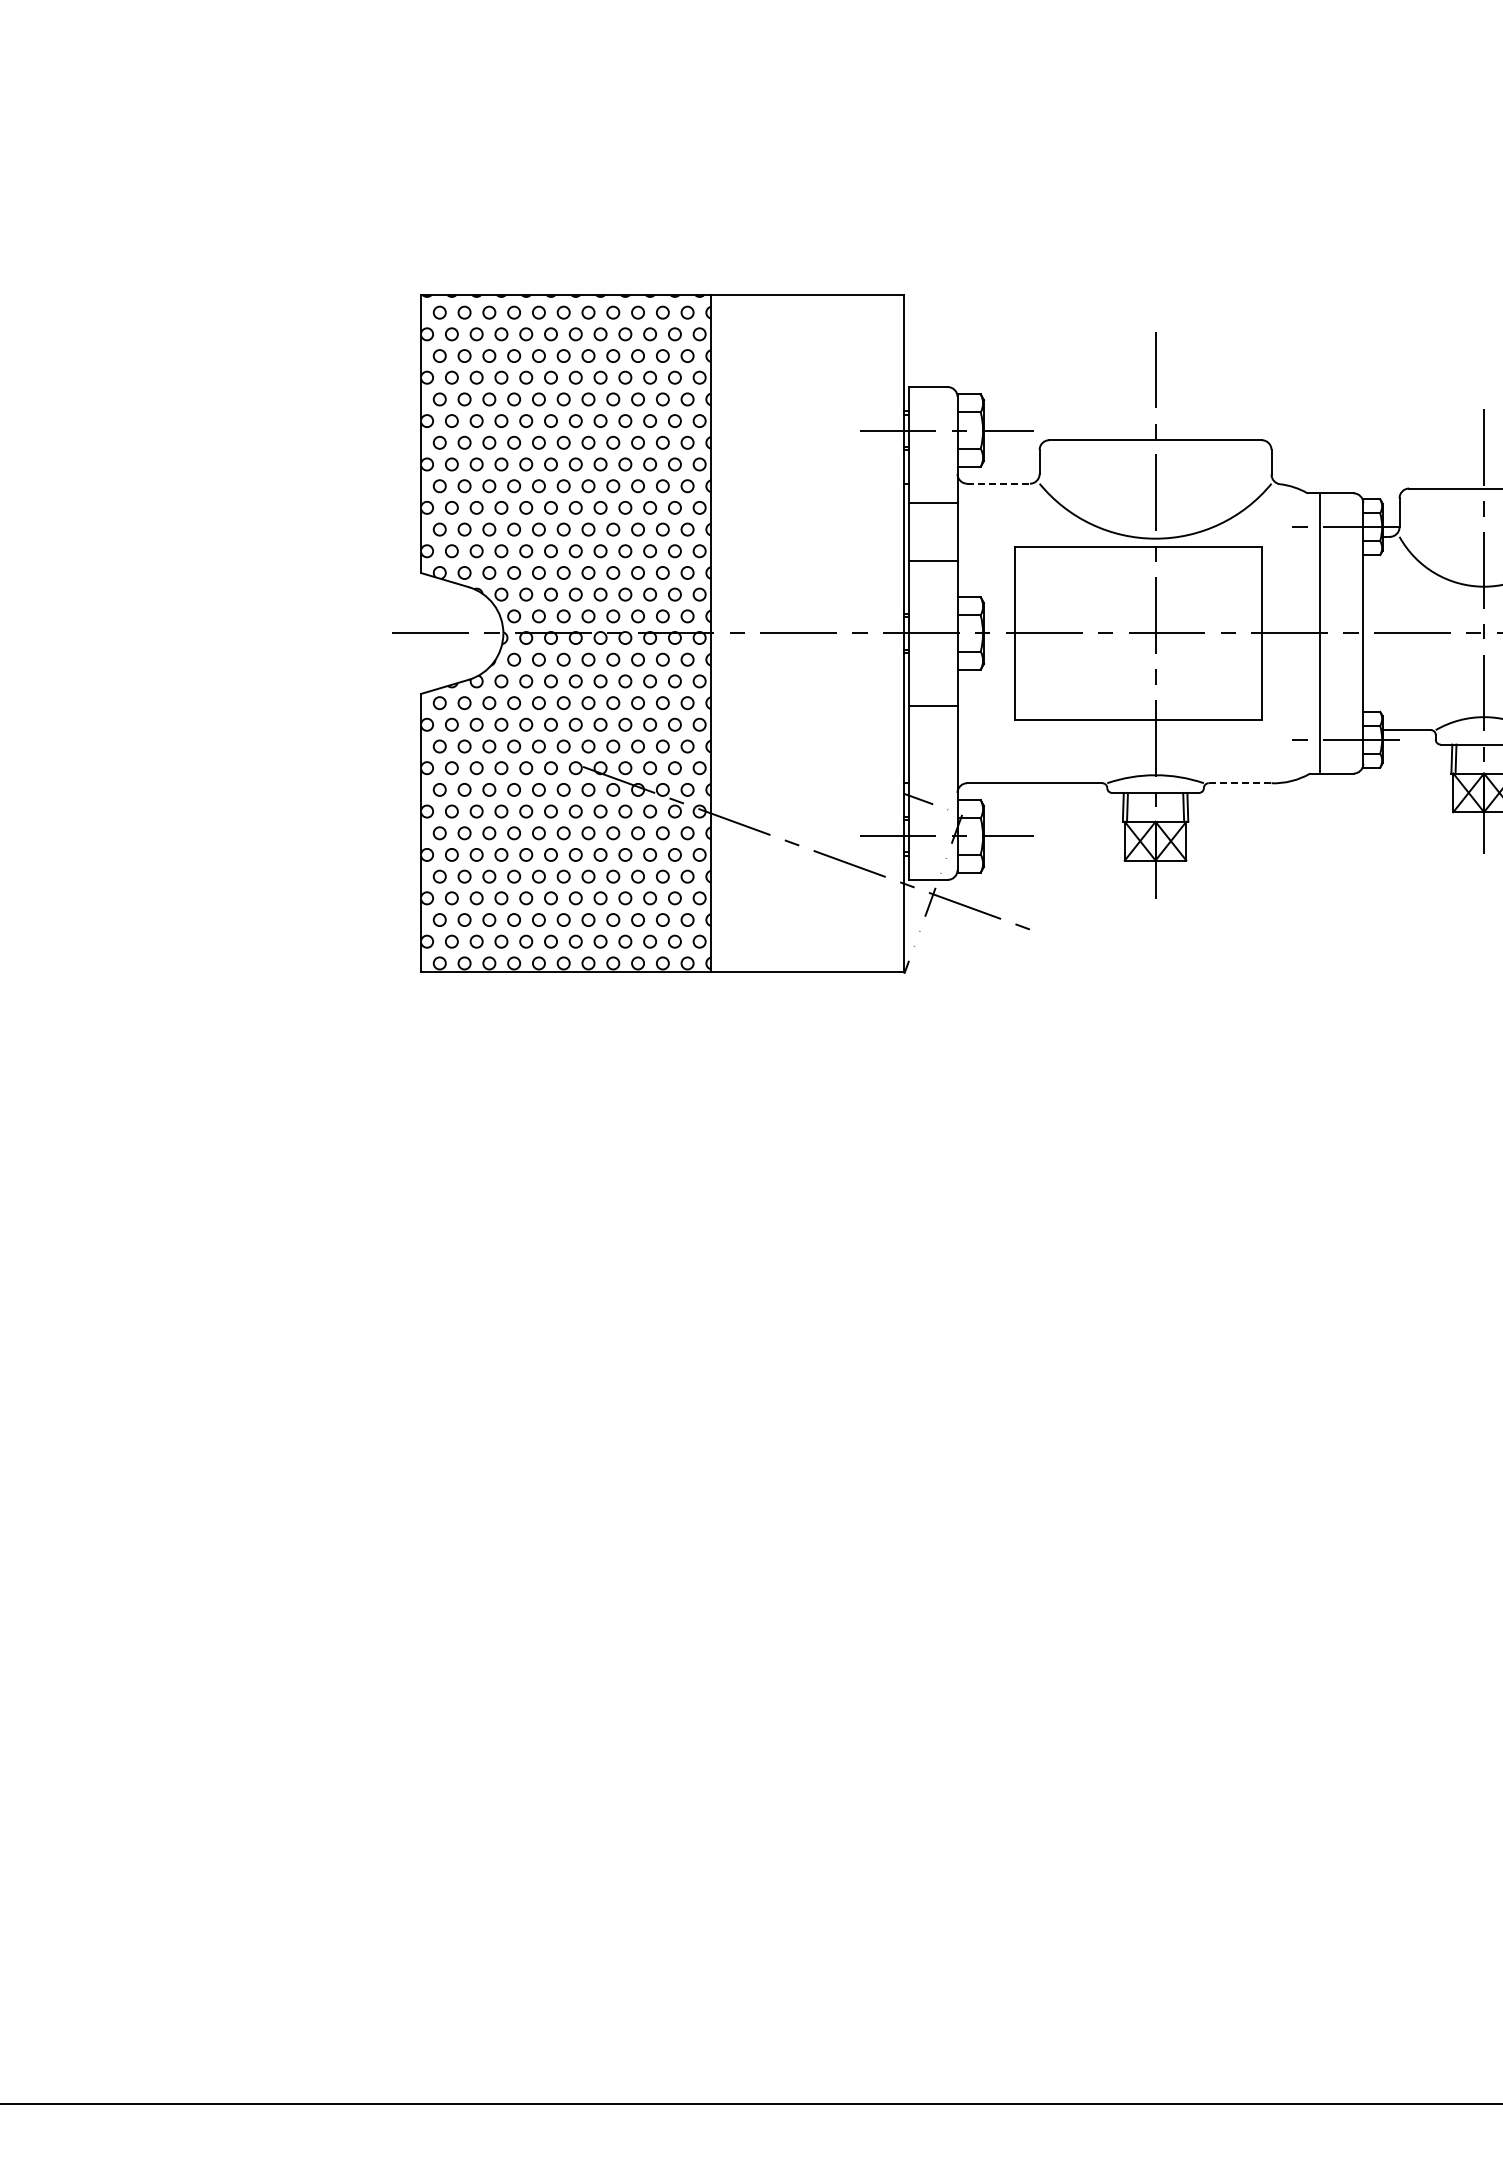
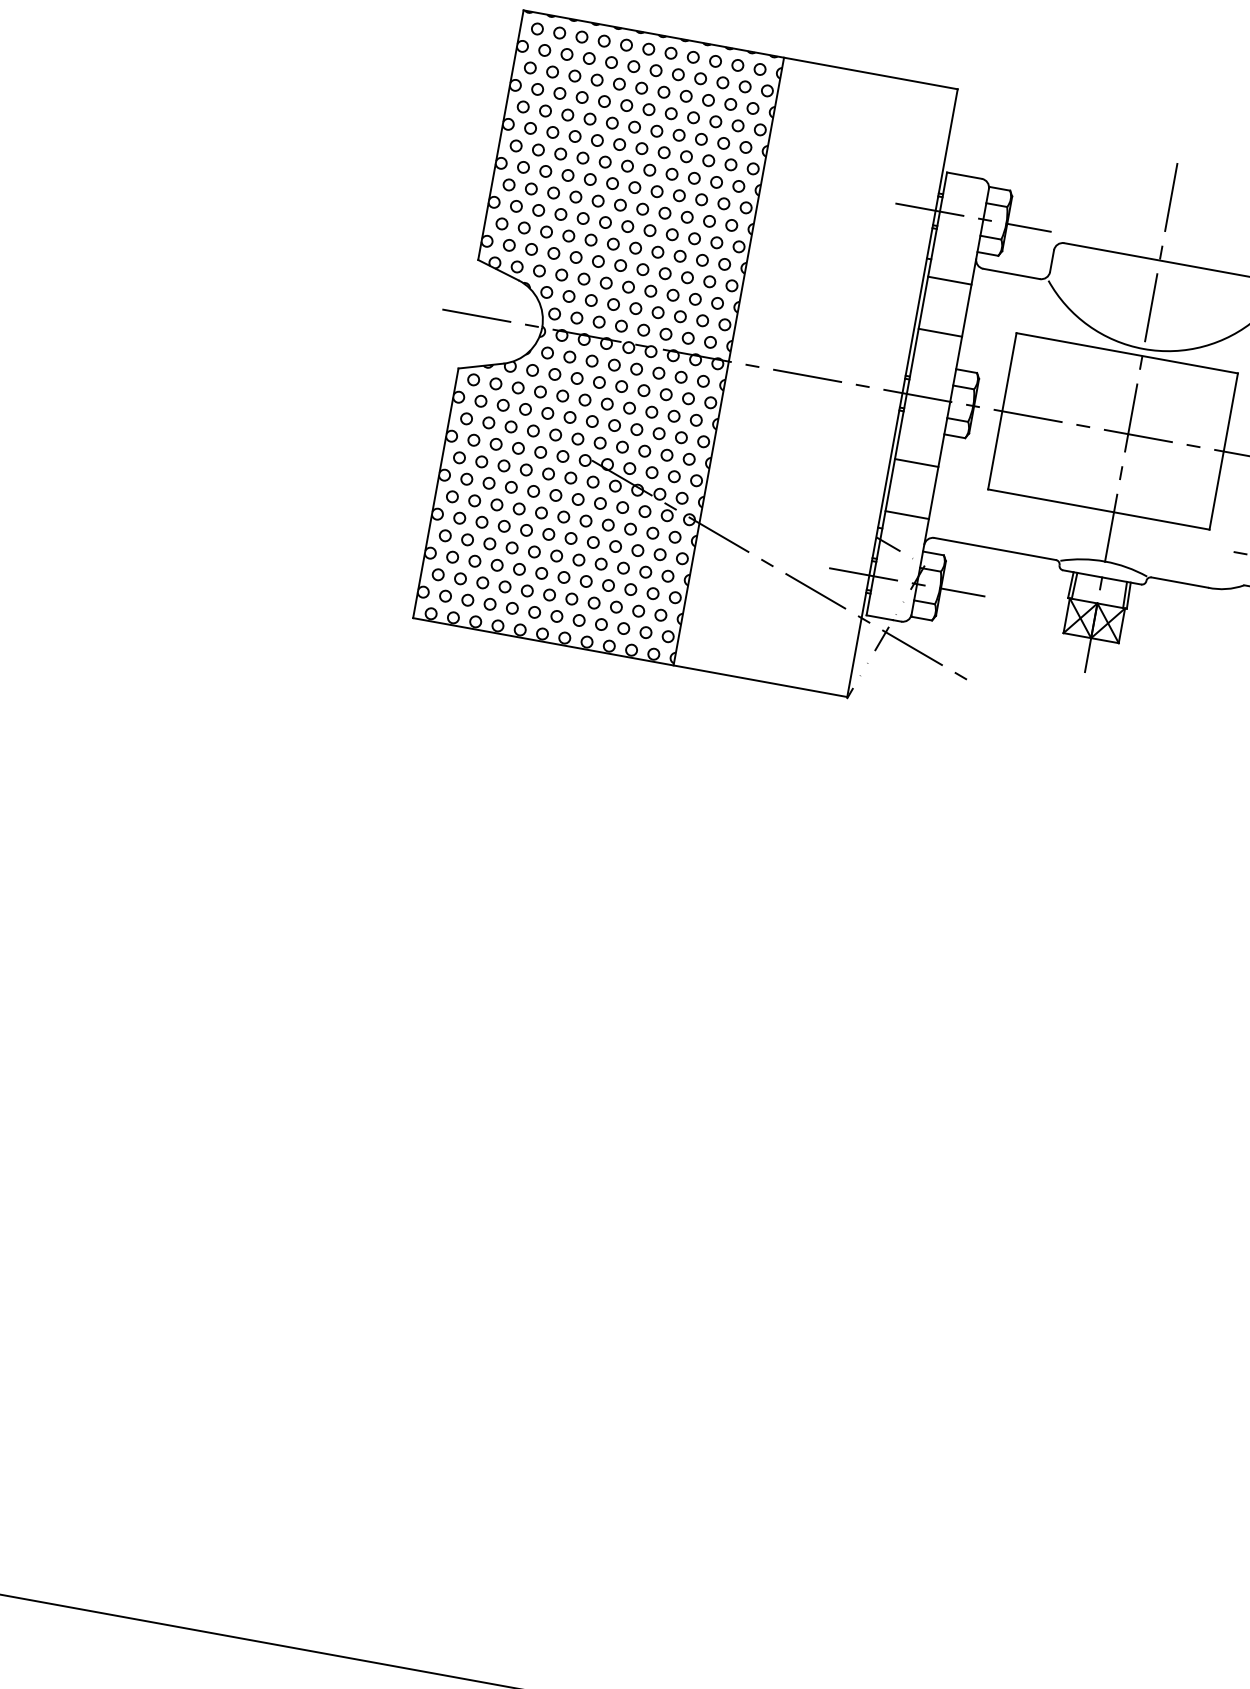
line: (999, 483) -> (1012, 273), dashed -> solid
line: (933, 763) -> (907, 514), added
line: (1240, 783) -> (1180, 582), dashed -> solid

